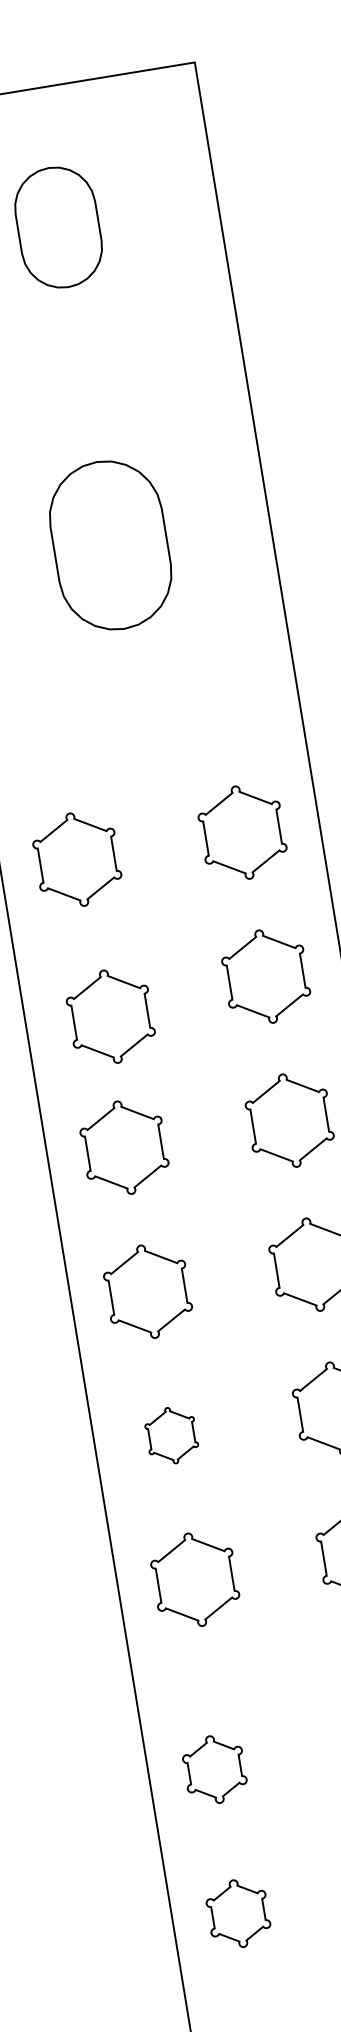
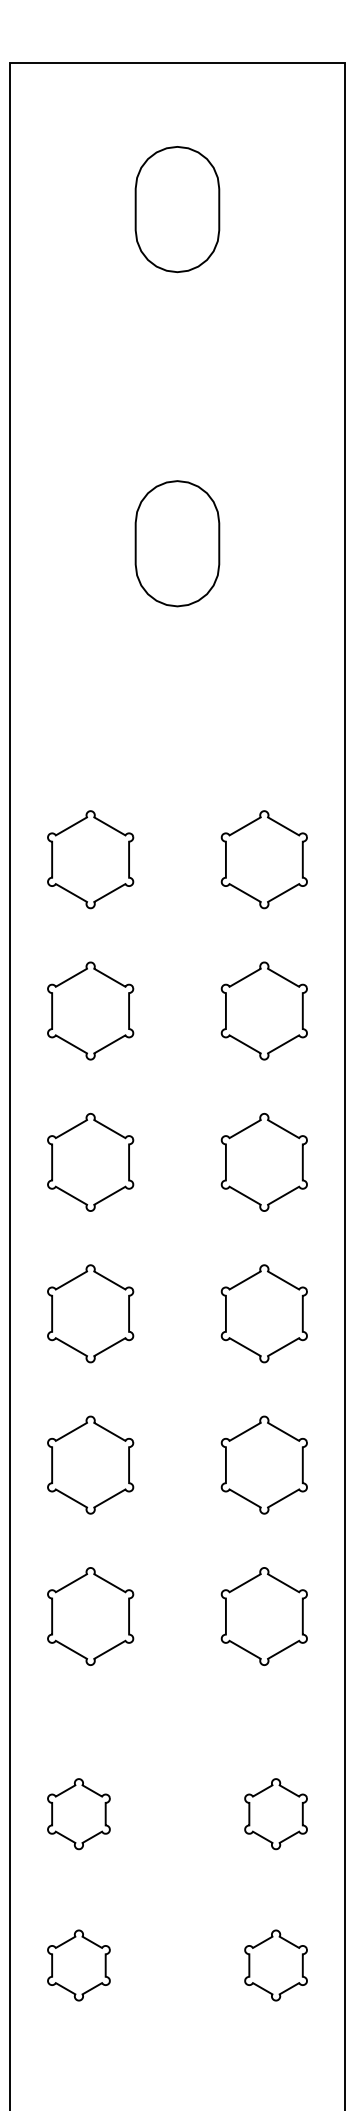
part: (110, 545) -> (177, 543), size x0.71
part: (110, 1016) -> (90, 1010), moved
part: (171, 1435) -> (90, 1464), size x1.67

